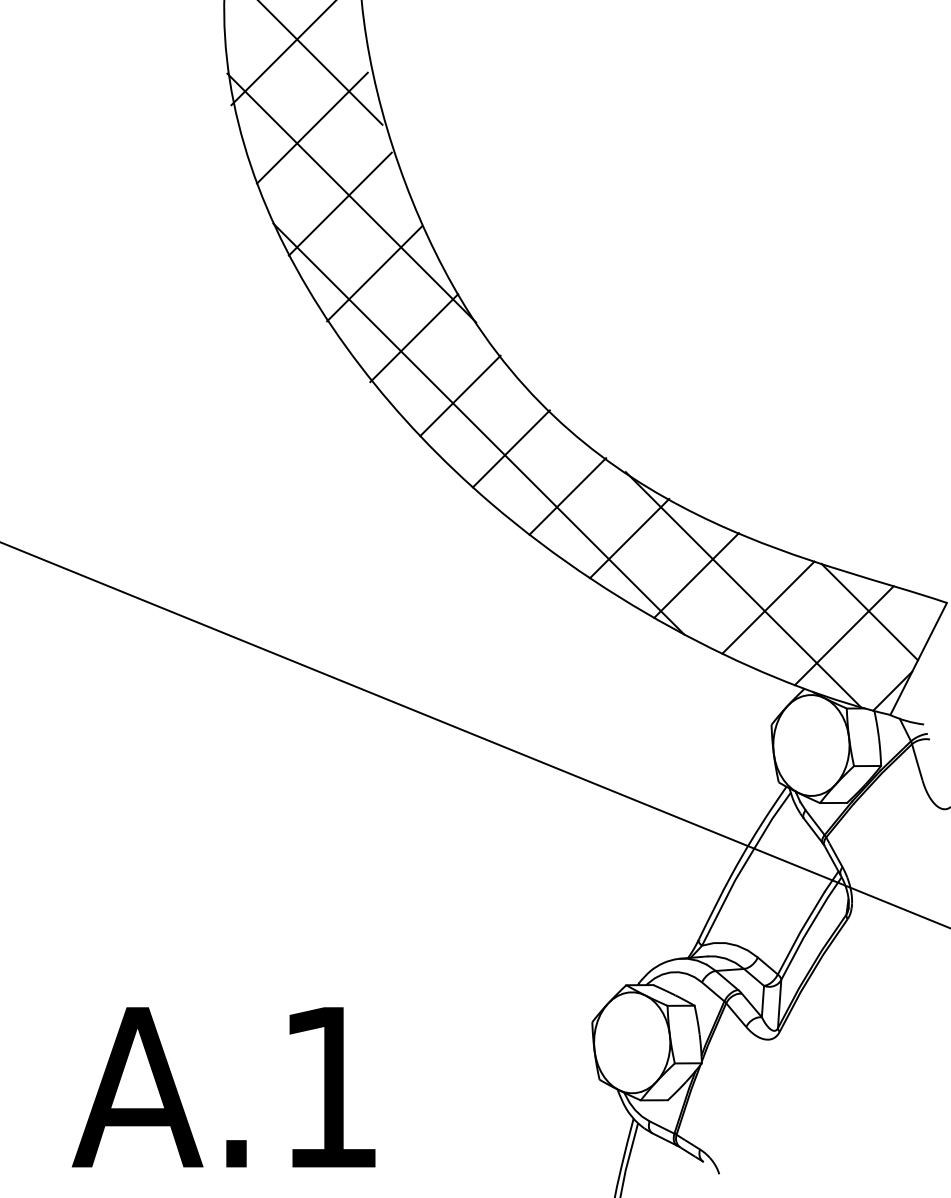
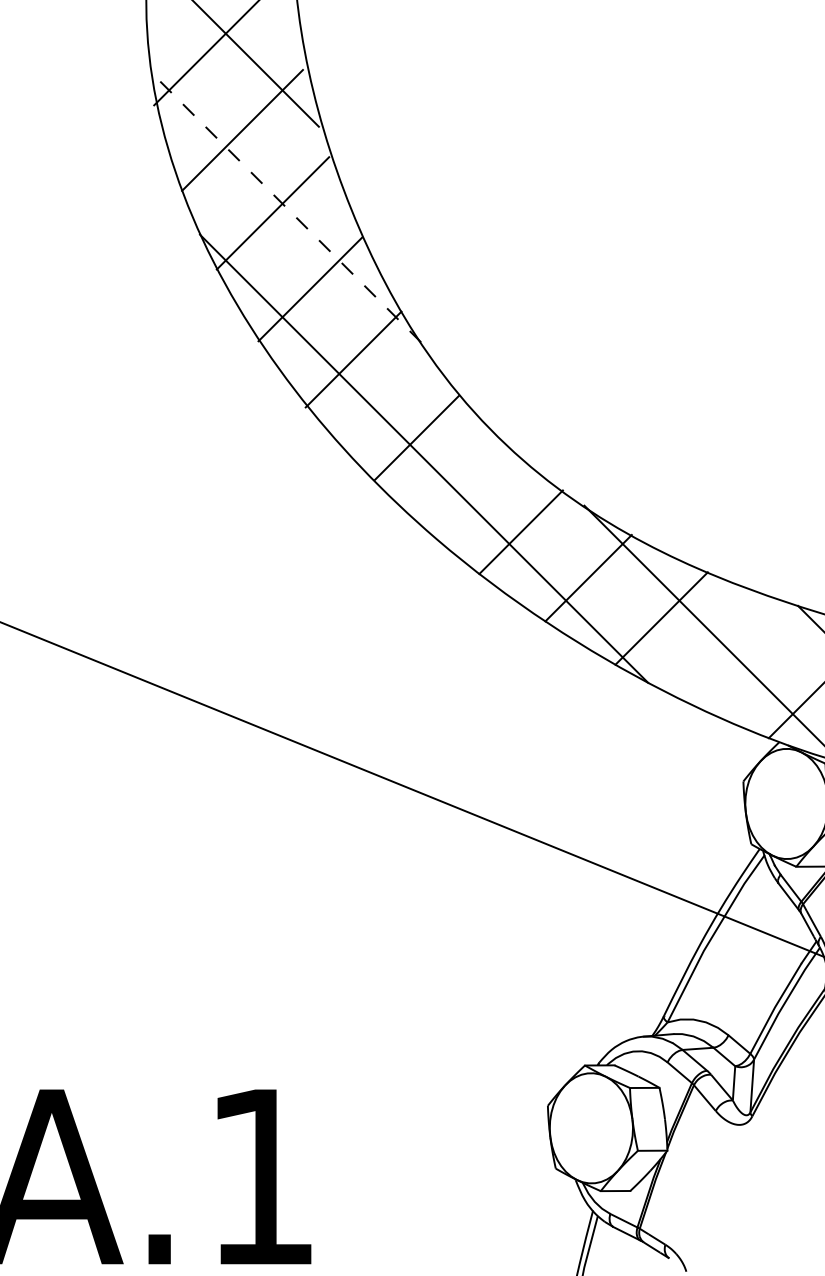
line: (351, 198) -> (285, 207), solid -> dashed
line: (460, 395) -> (404, 422), removed
line: (510, 448) -> (416, 437), moved
line: (768, 607) -> (740, 653), removed

